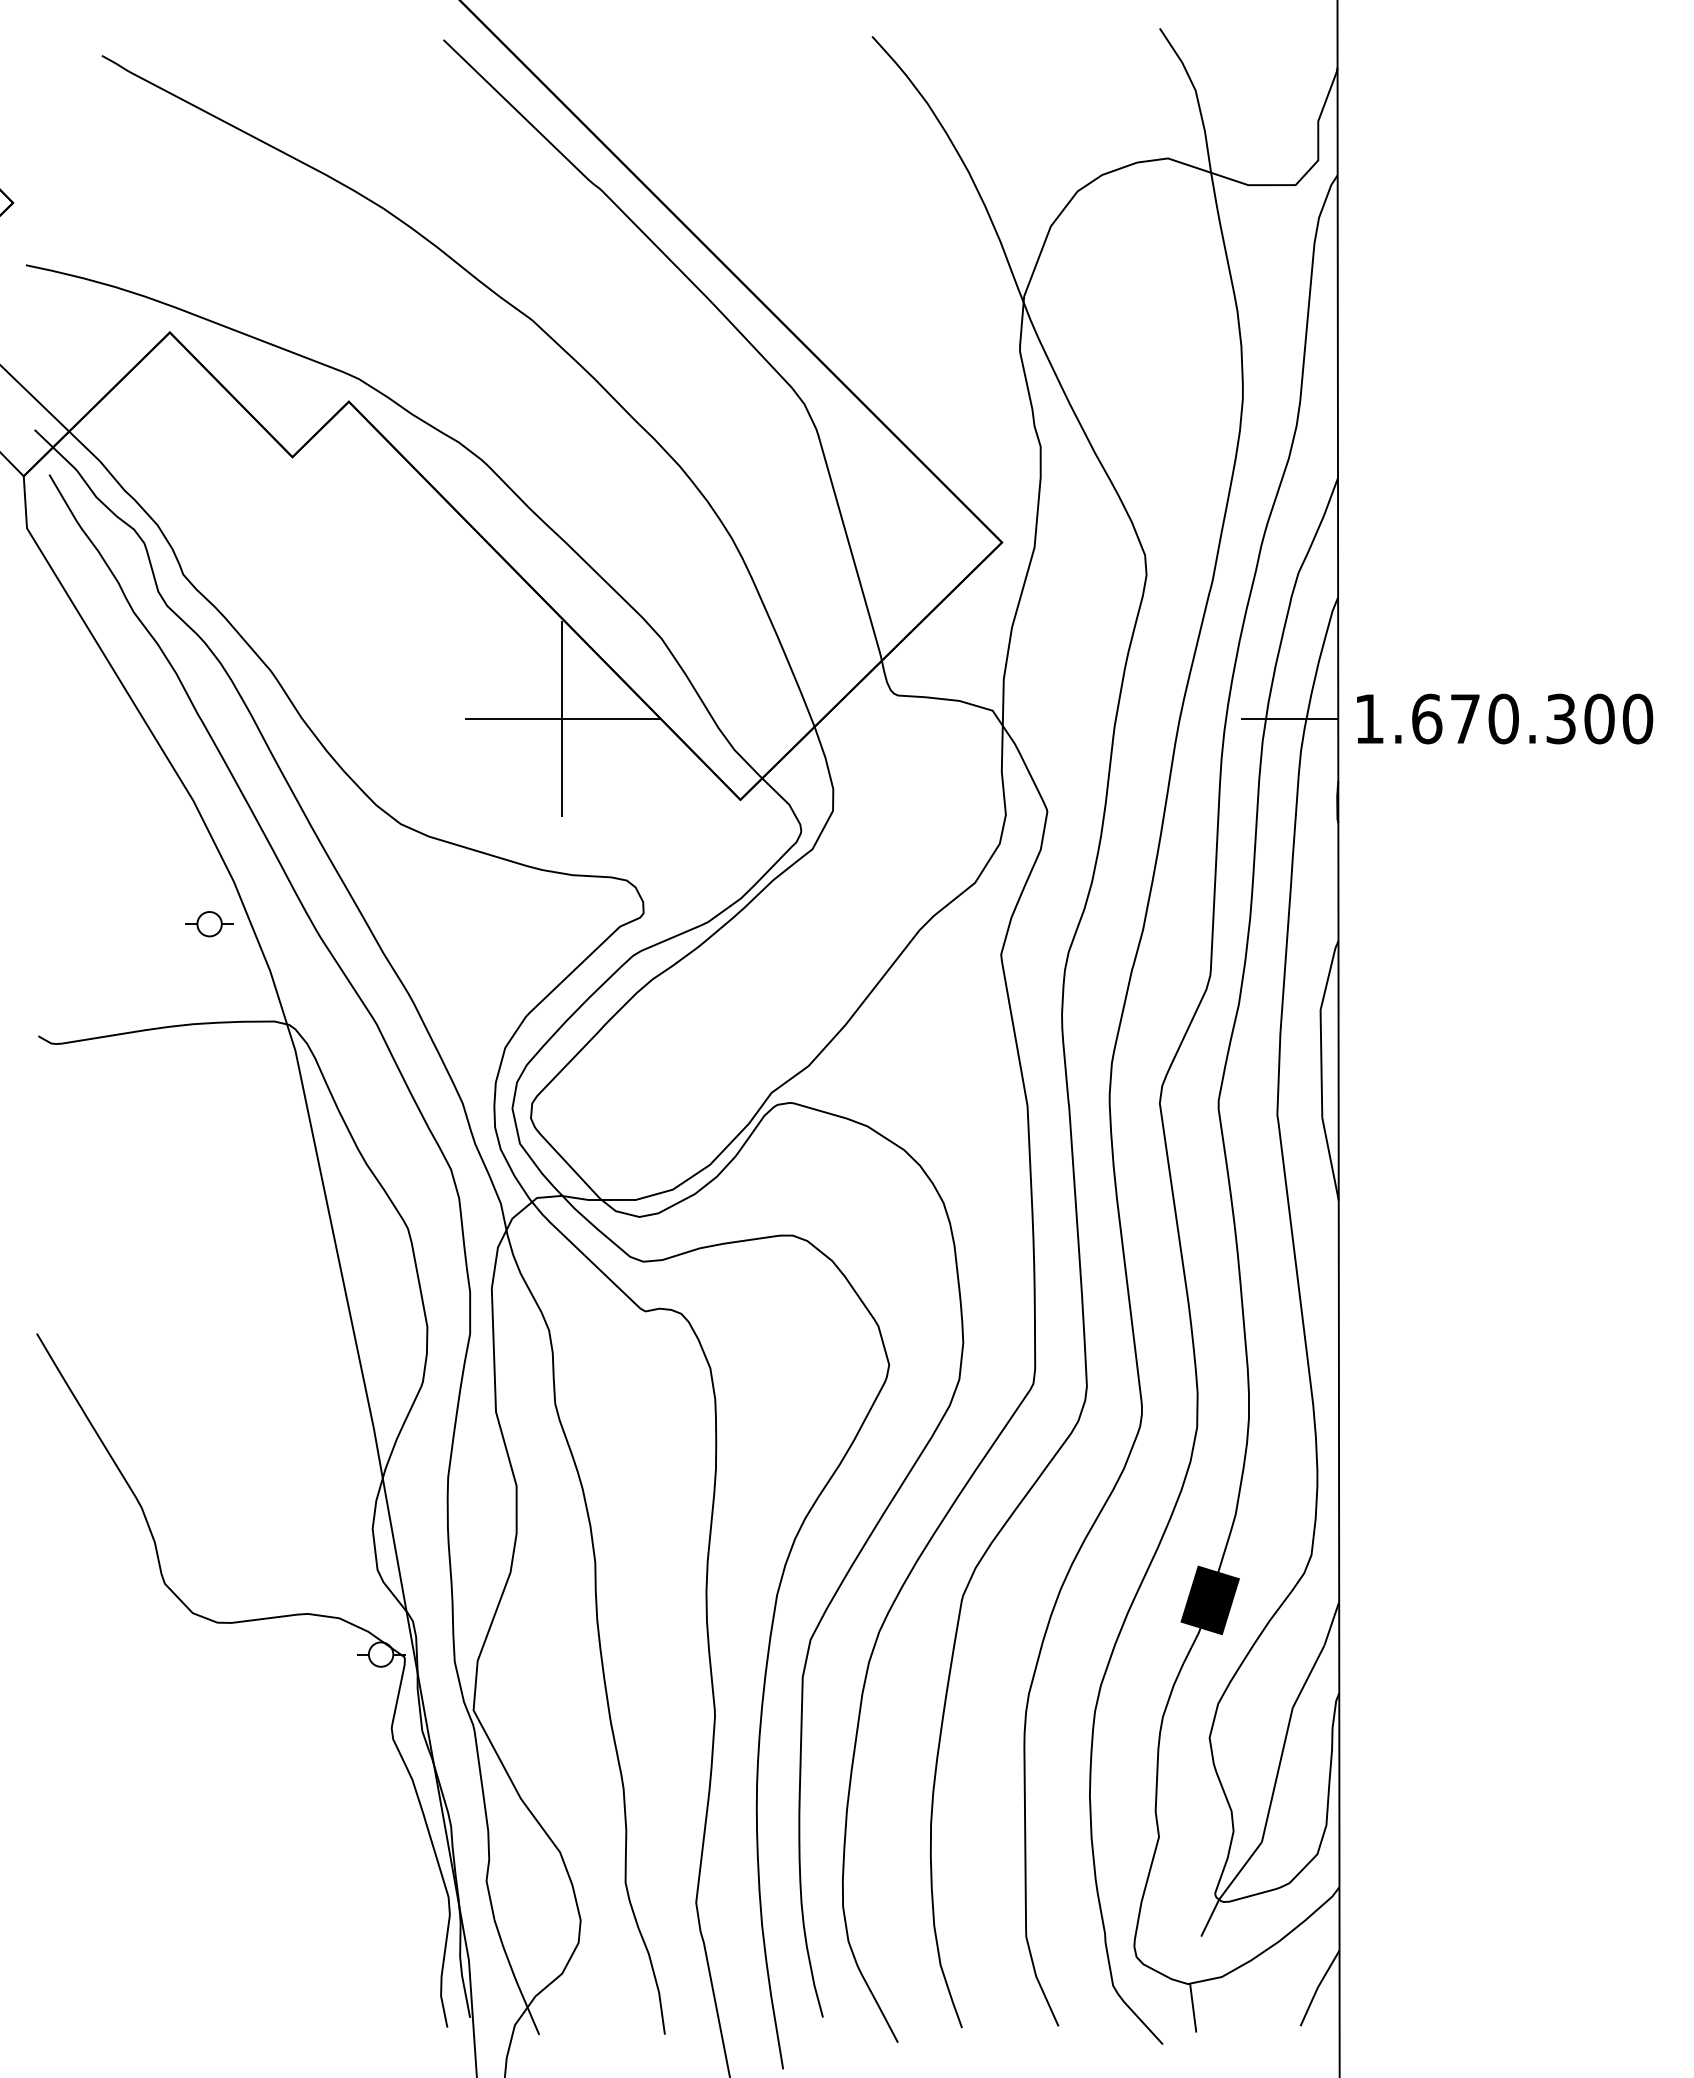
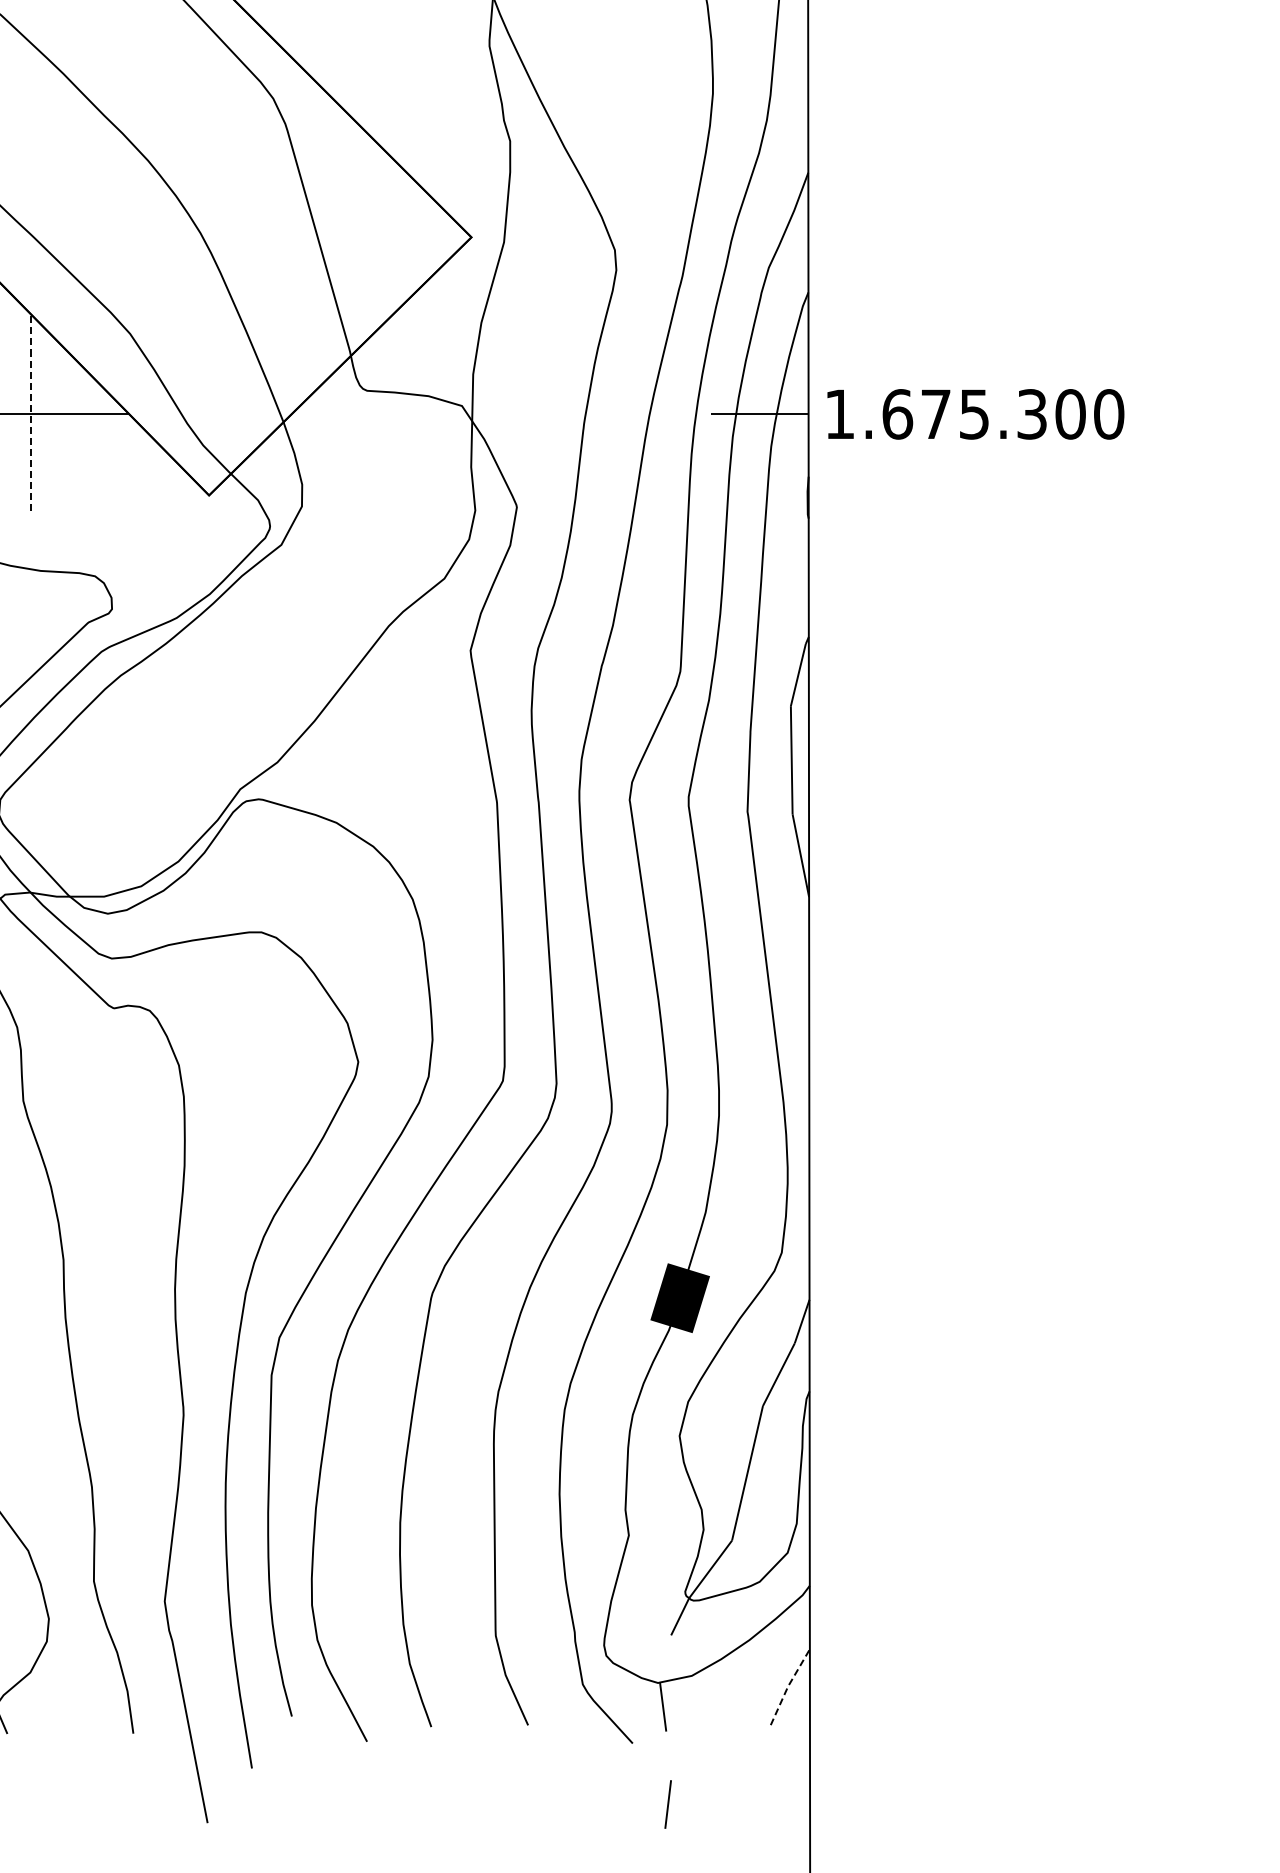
text: (1503, 718) -> (974, 413), 1.670.300 -> 1.675.300
line: (562, 719) -> (30, 414), solid -> dashed
line: (1318, 1986) -> (788, 1685), solid -> dashed

